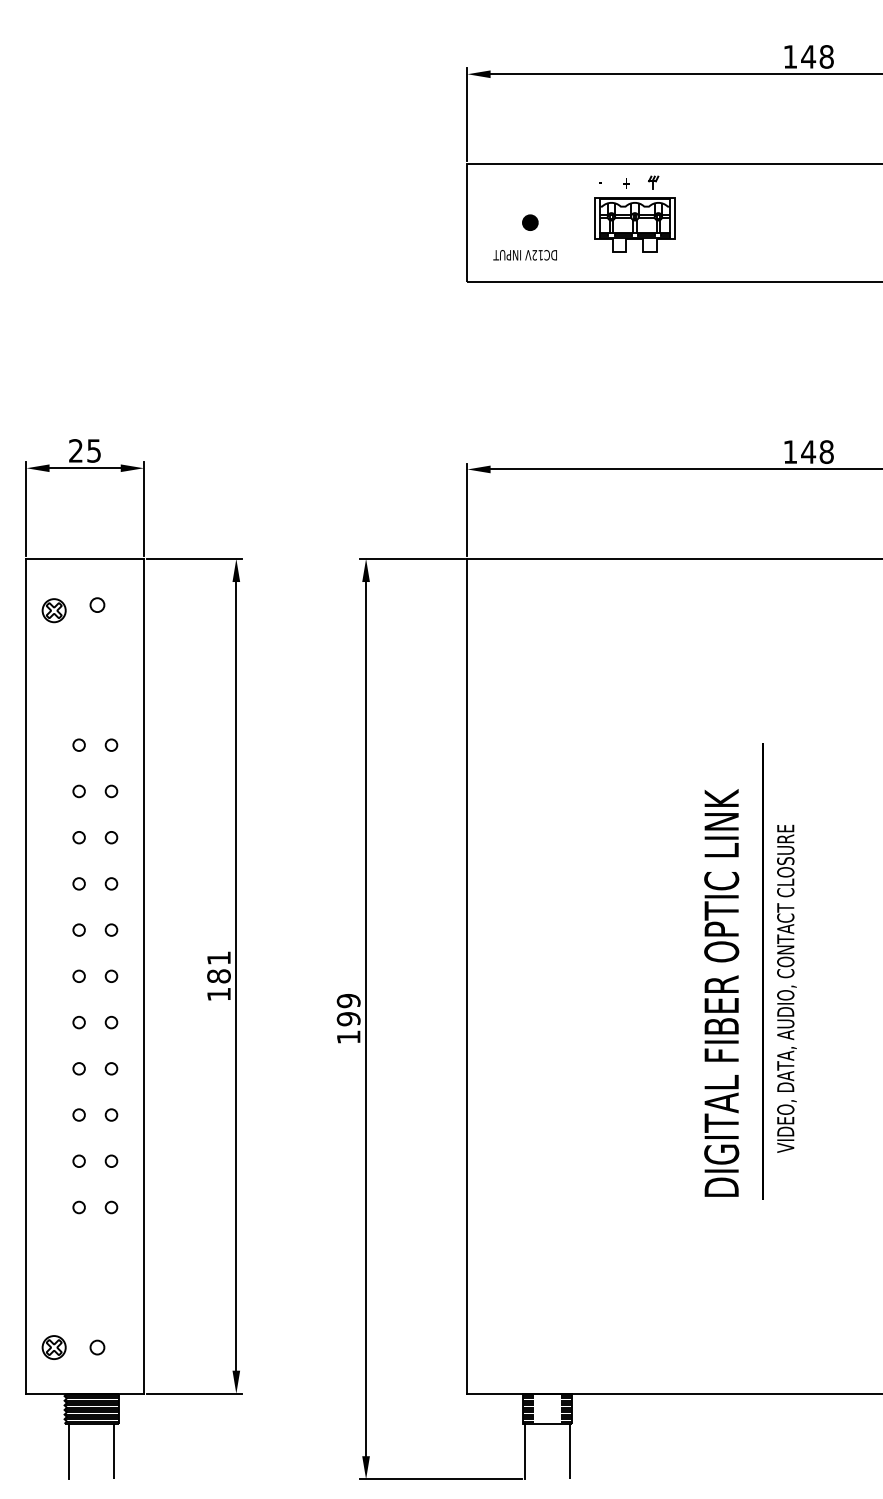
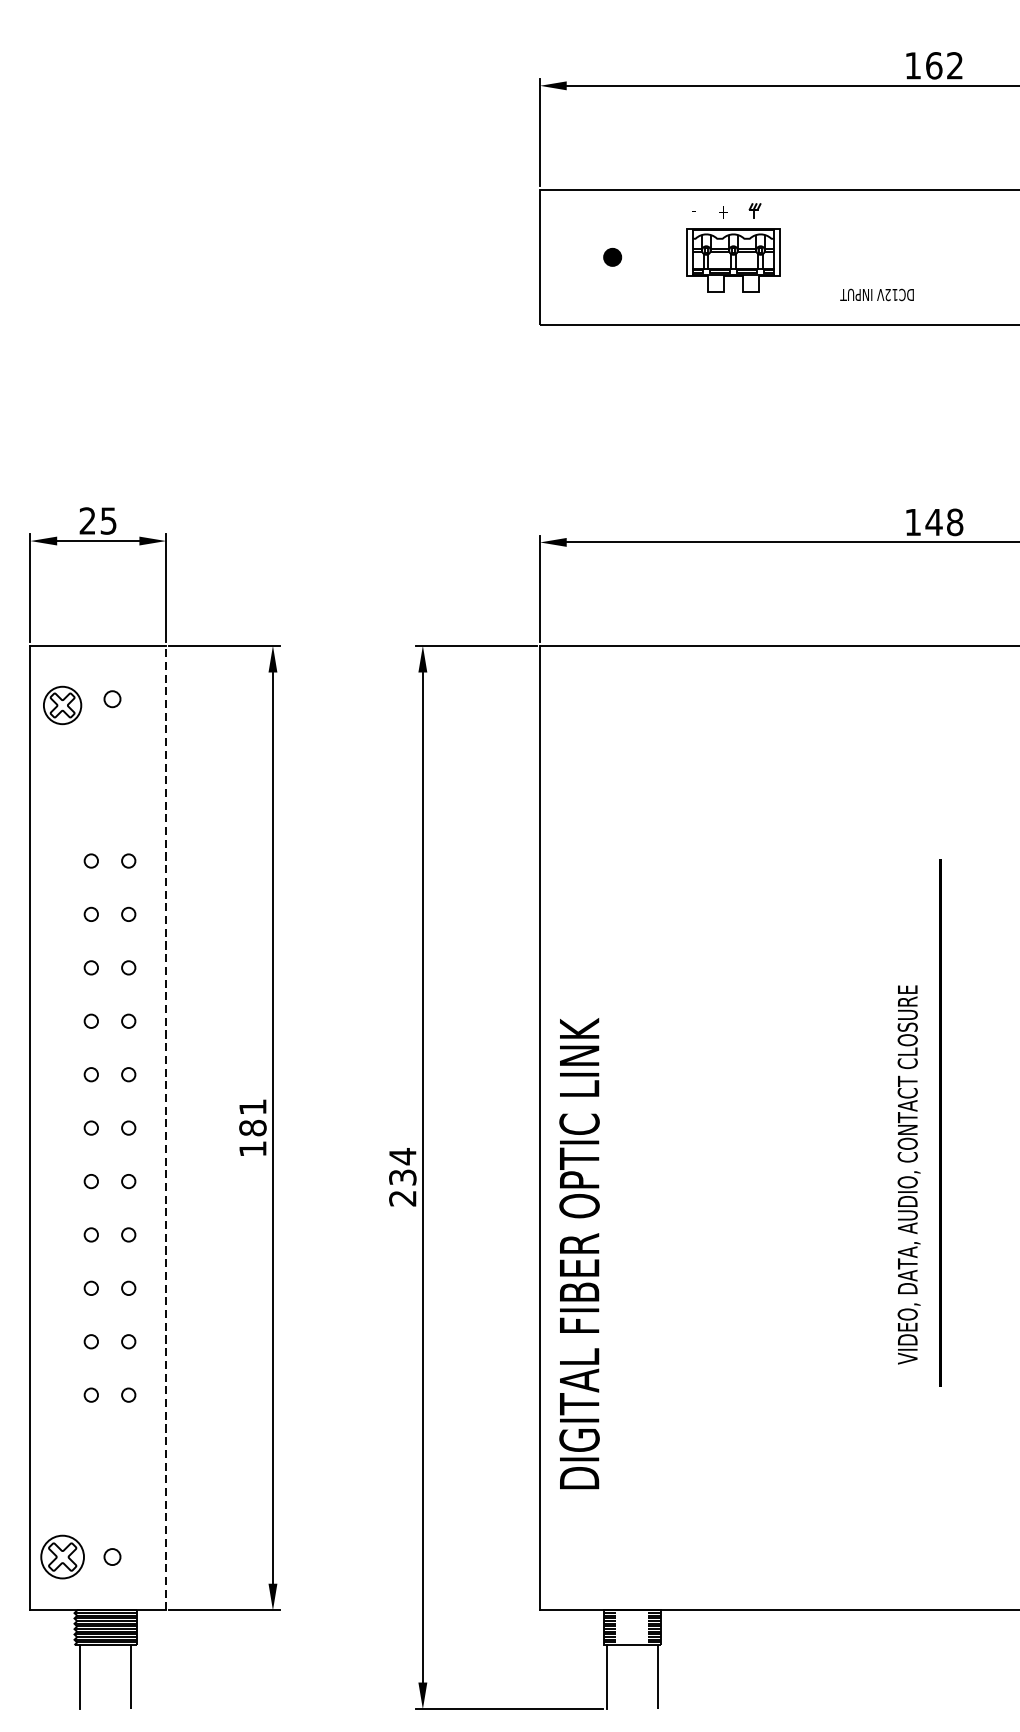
text: (817, 56) -> (944, 65), 148 -> 162
text: (524, 255) -> (876, 295), moved
part: (53, 610) -> (61, 705), size x1.4
line: (762, 971) -> (939, 1122), moved
line: (143, 975) -> (165, 1127), solid -> dashed
text: (786, 988) -> (908, 1174), moved
text: (721, 992) -> (579, 1253), moved
text: (348, 1018) -> (402, 1176), 199 -> 234
part: (53, 1347) -> (61, 1556), size x1.6

